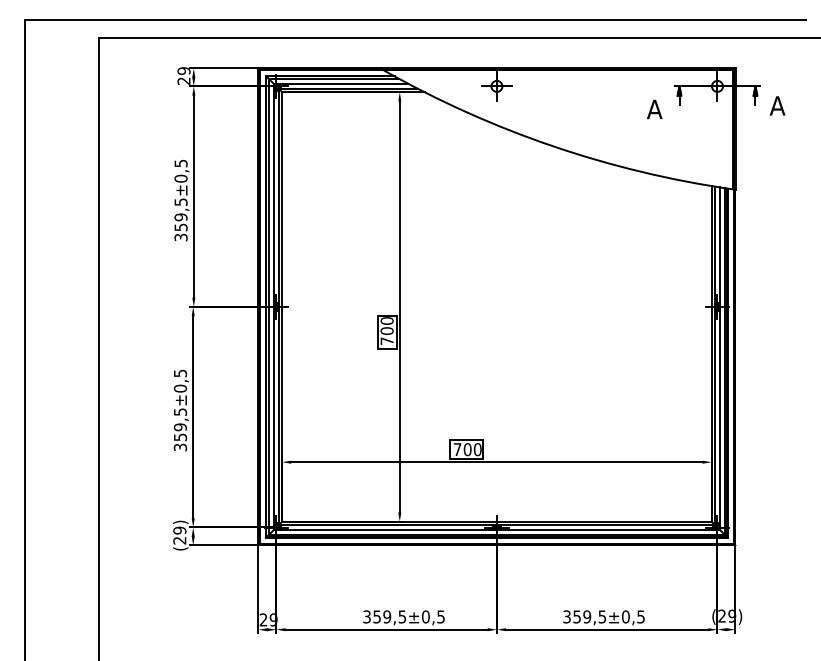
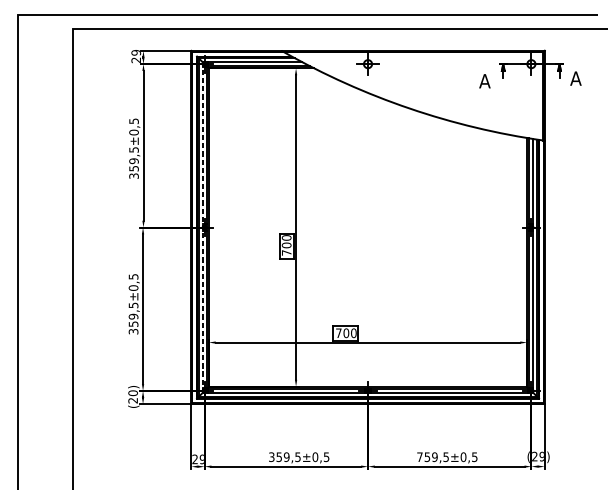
line: (273, 306) -> (202, 227), solid -> dashed
text: (179, 530) -> (132, 393), (29) -> (20)
text: (566, 616) -> (419, 456), 359,5 -> 759,5

